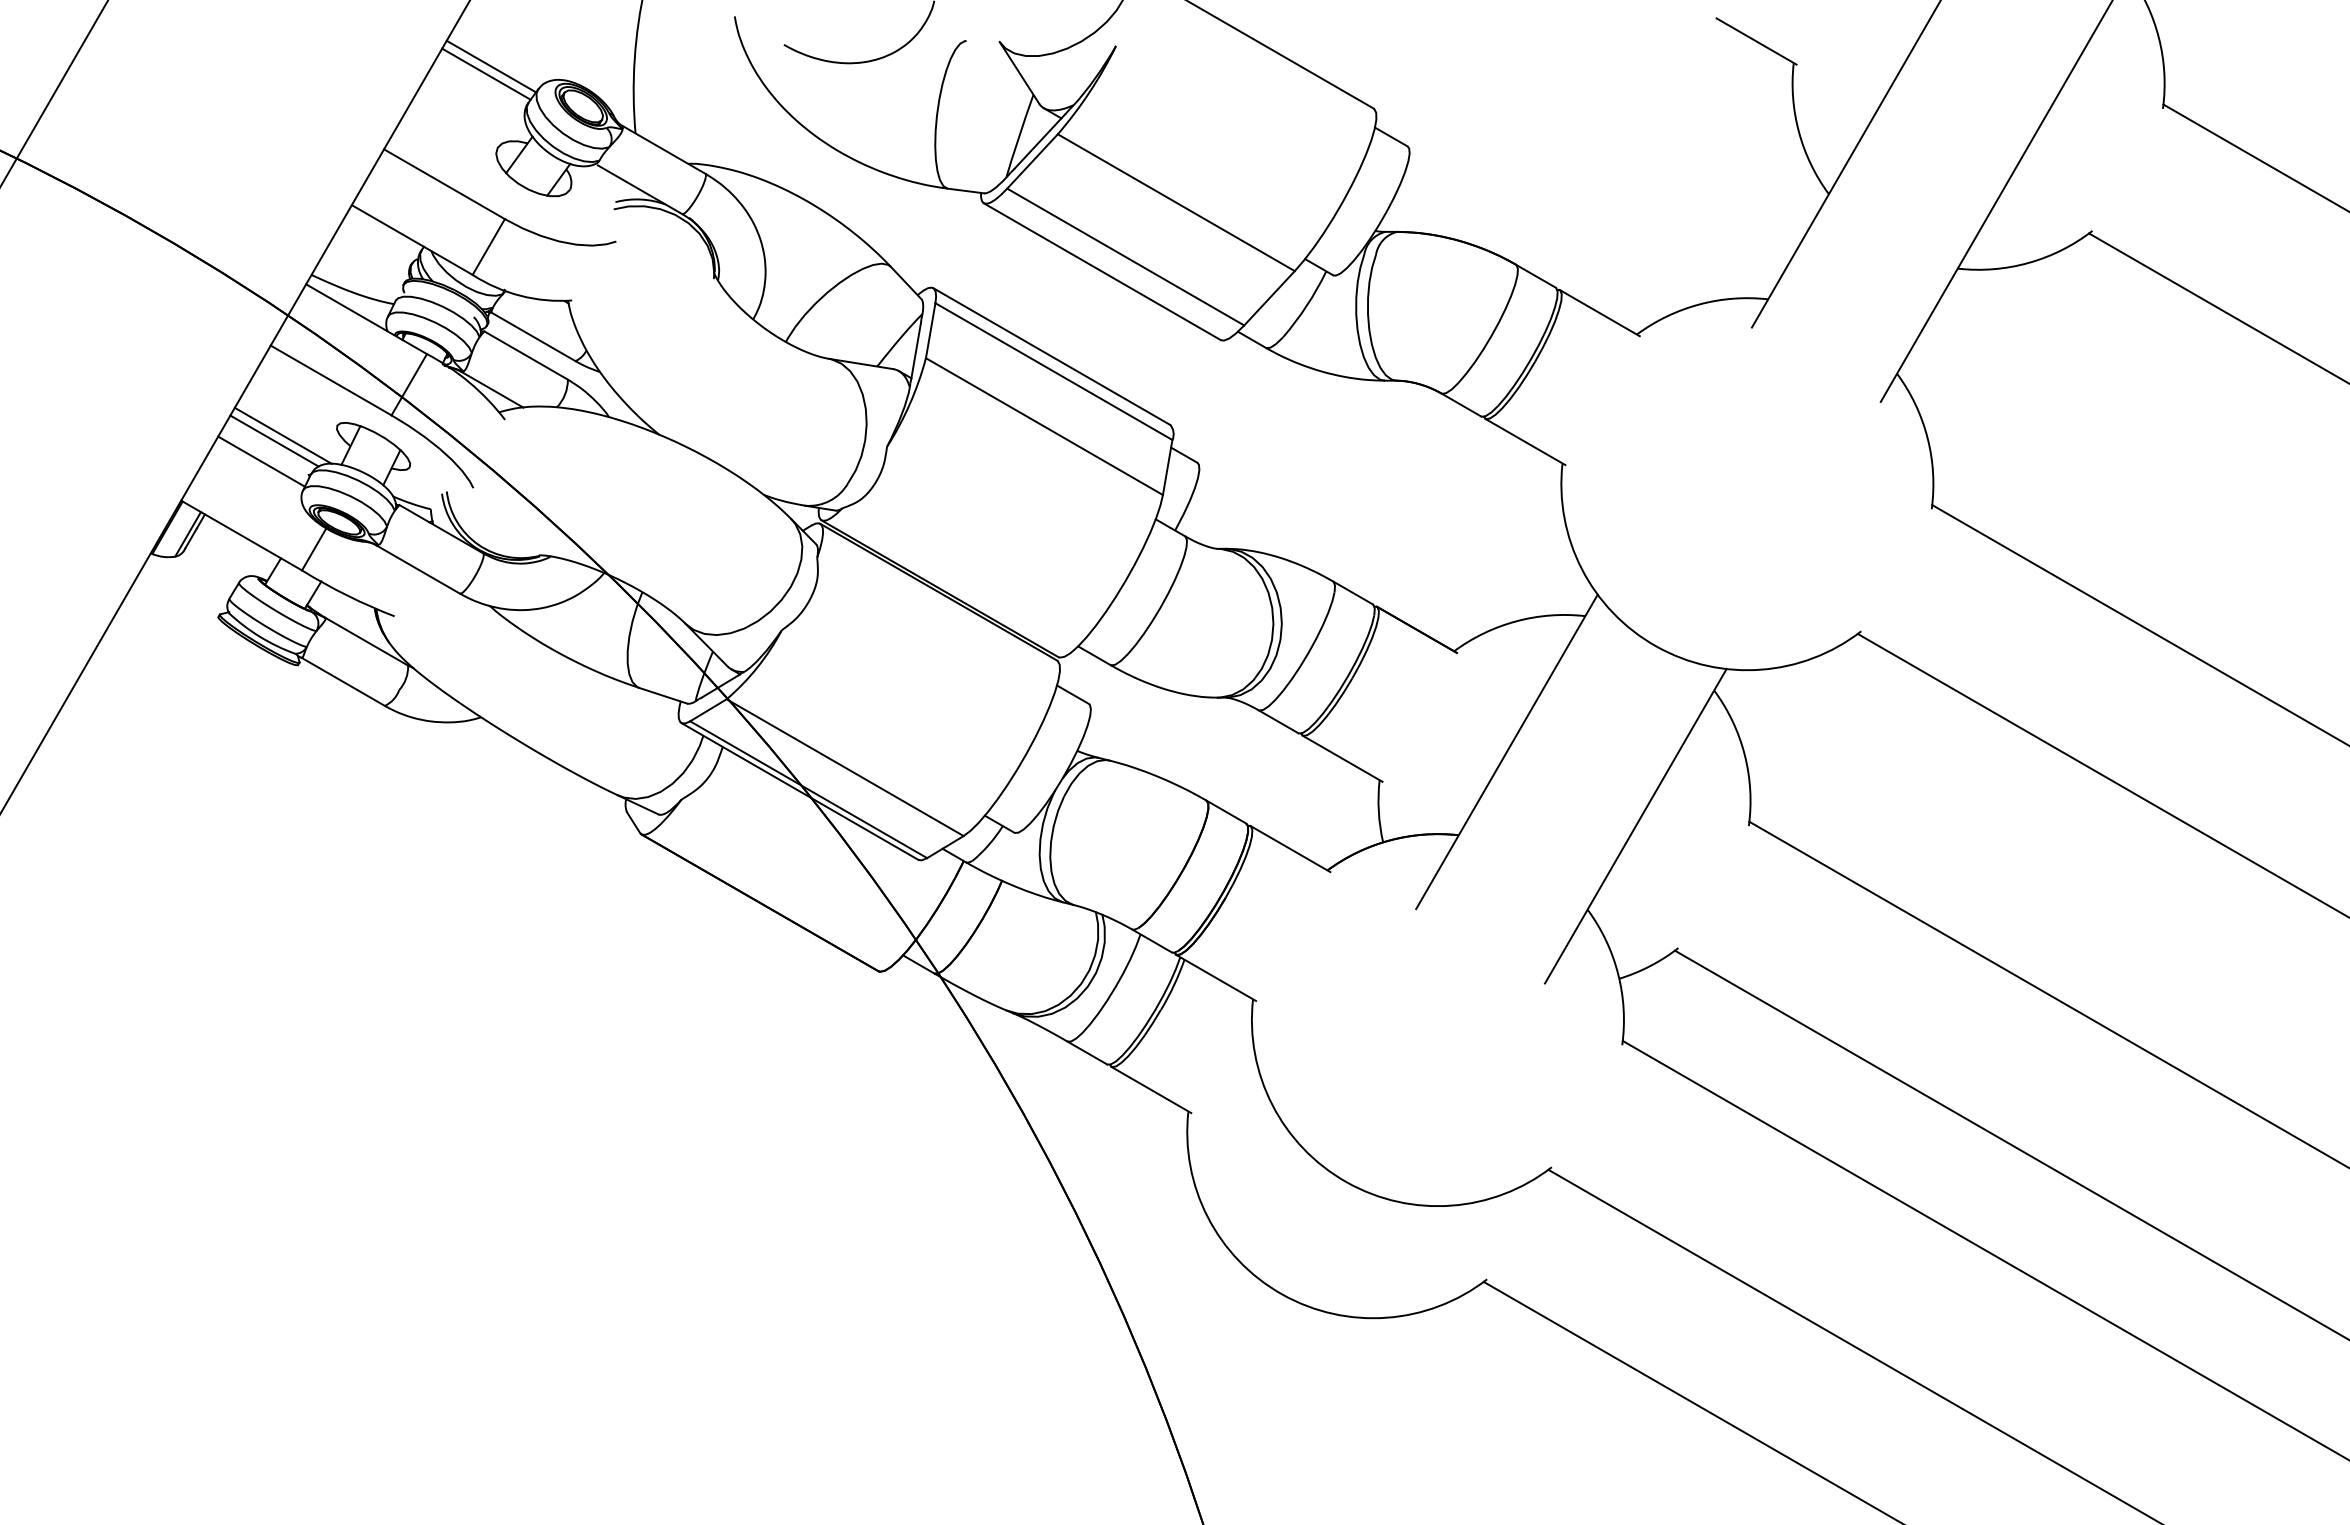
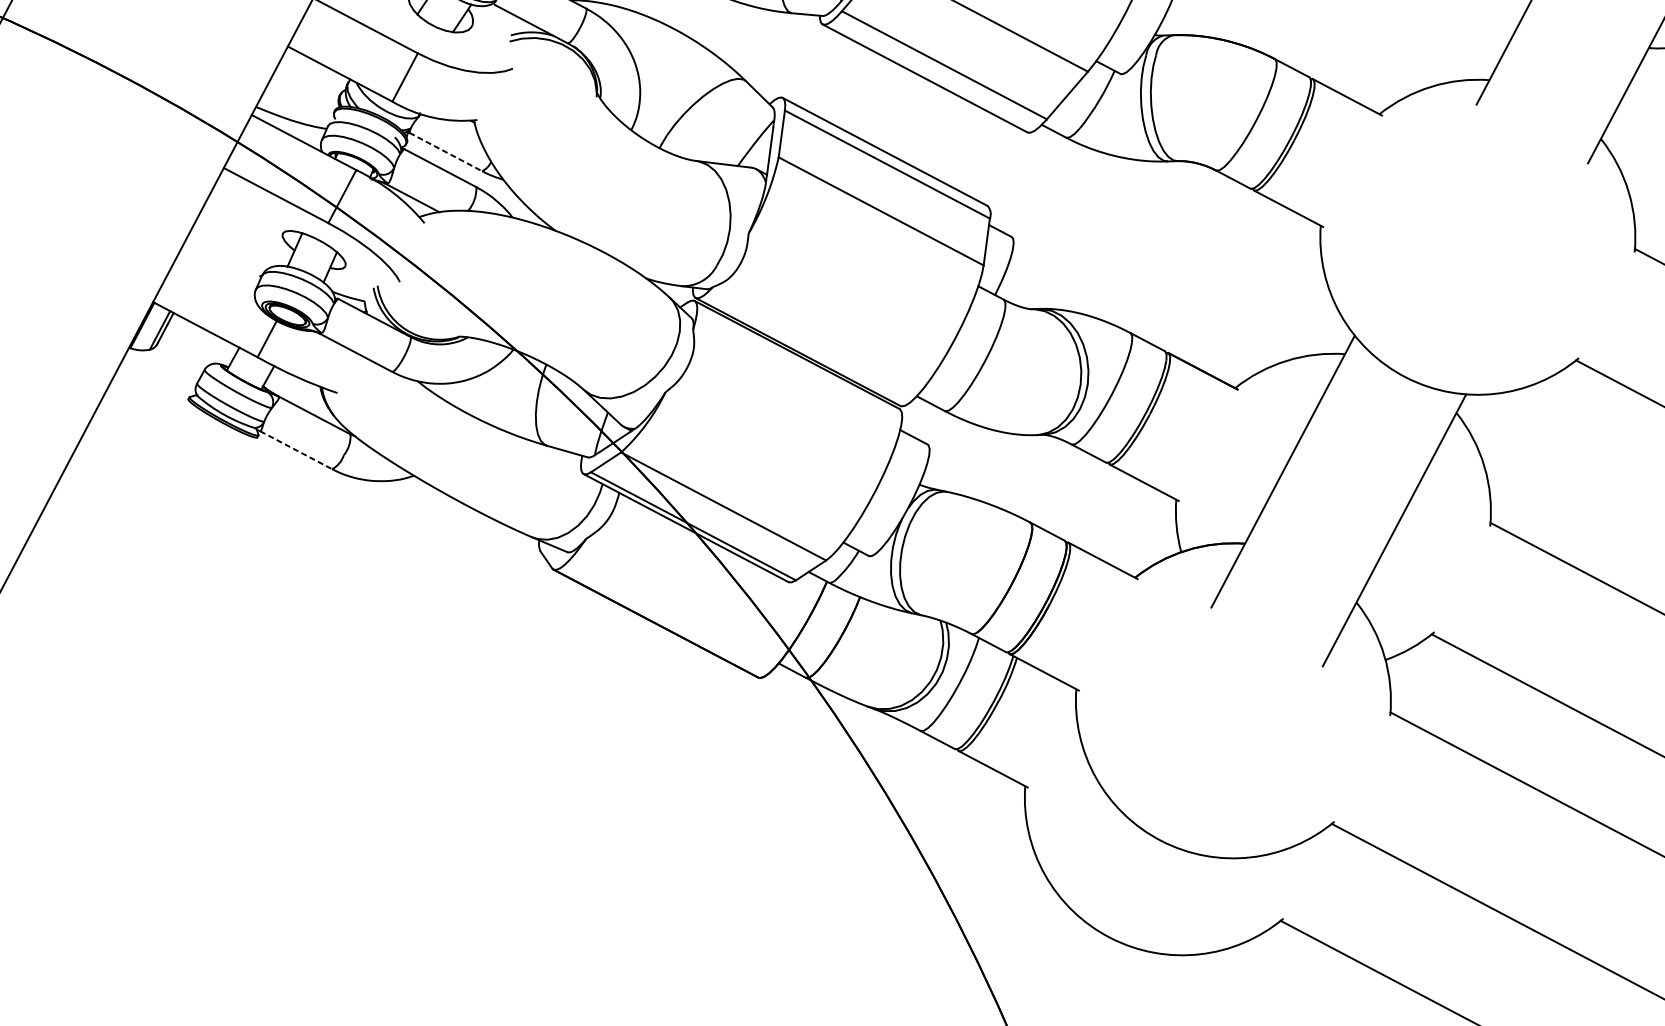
line: (533, 336) -> (445, 151), solid -> dashed
line: (282, 435) -> (236, 243), removed
line: (274, 440) -> (230, 248), removed
line: (261, 461) -> (219, 266), removed
line: (343, 682) -> (296, 450), solid -> dashed

